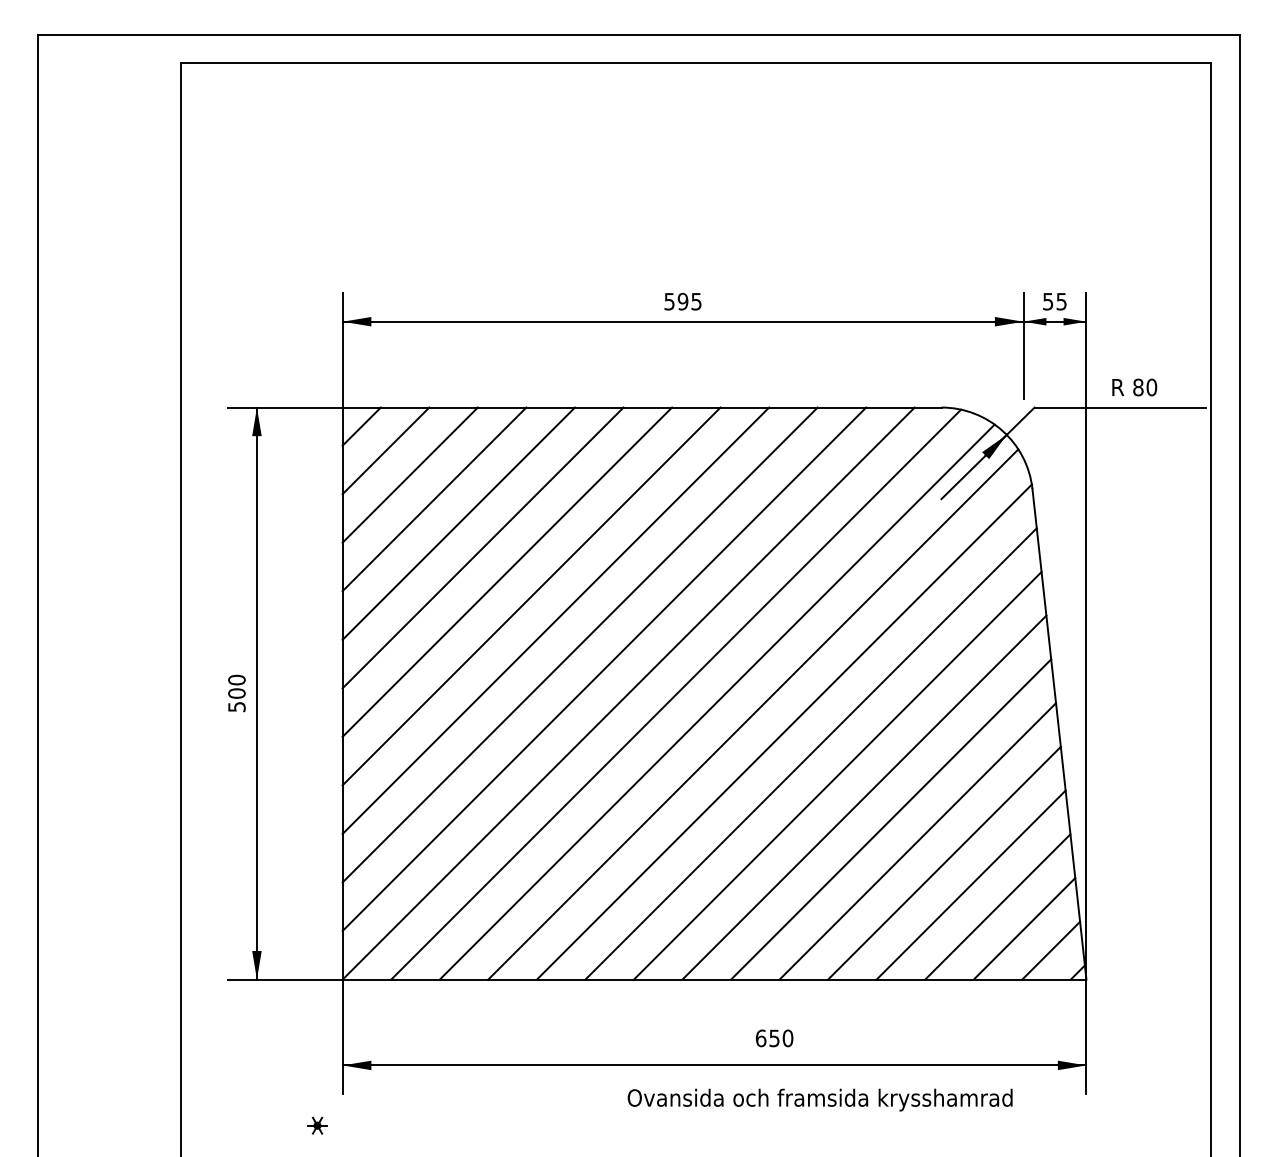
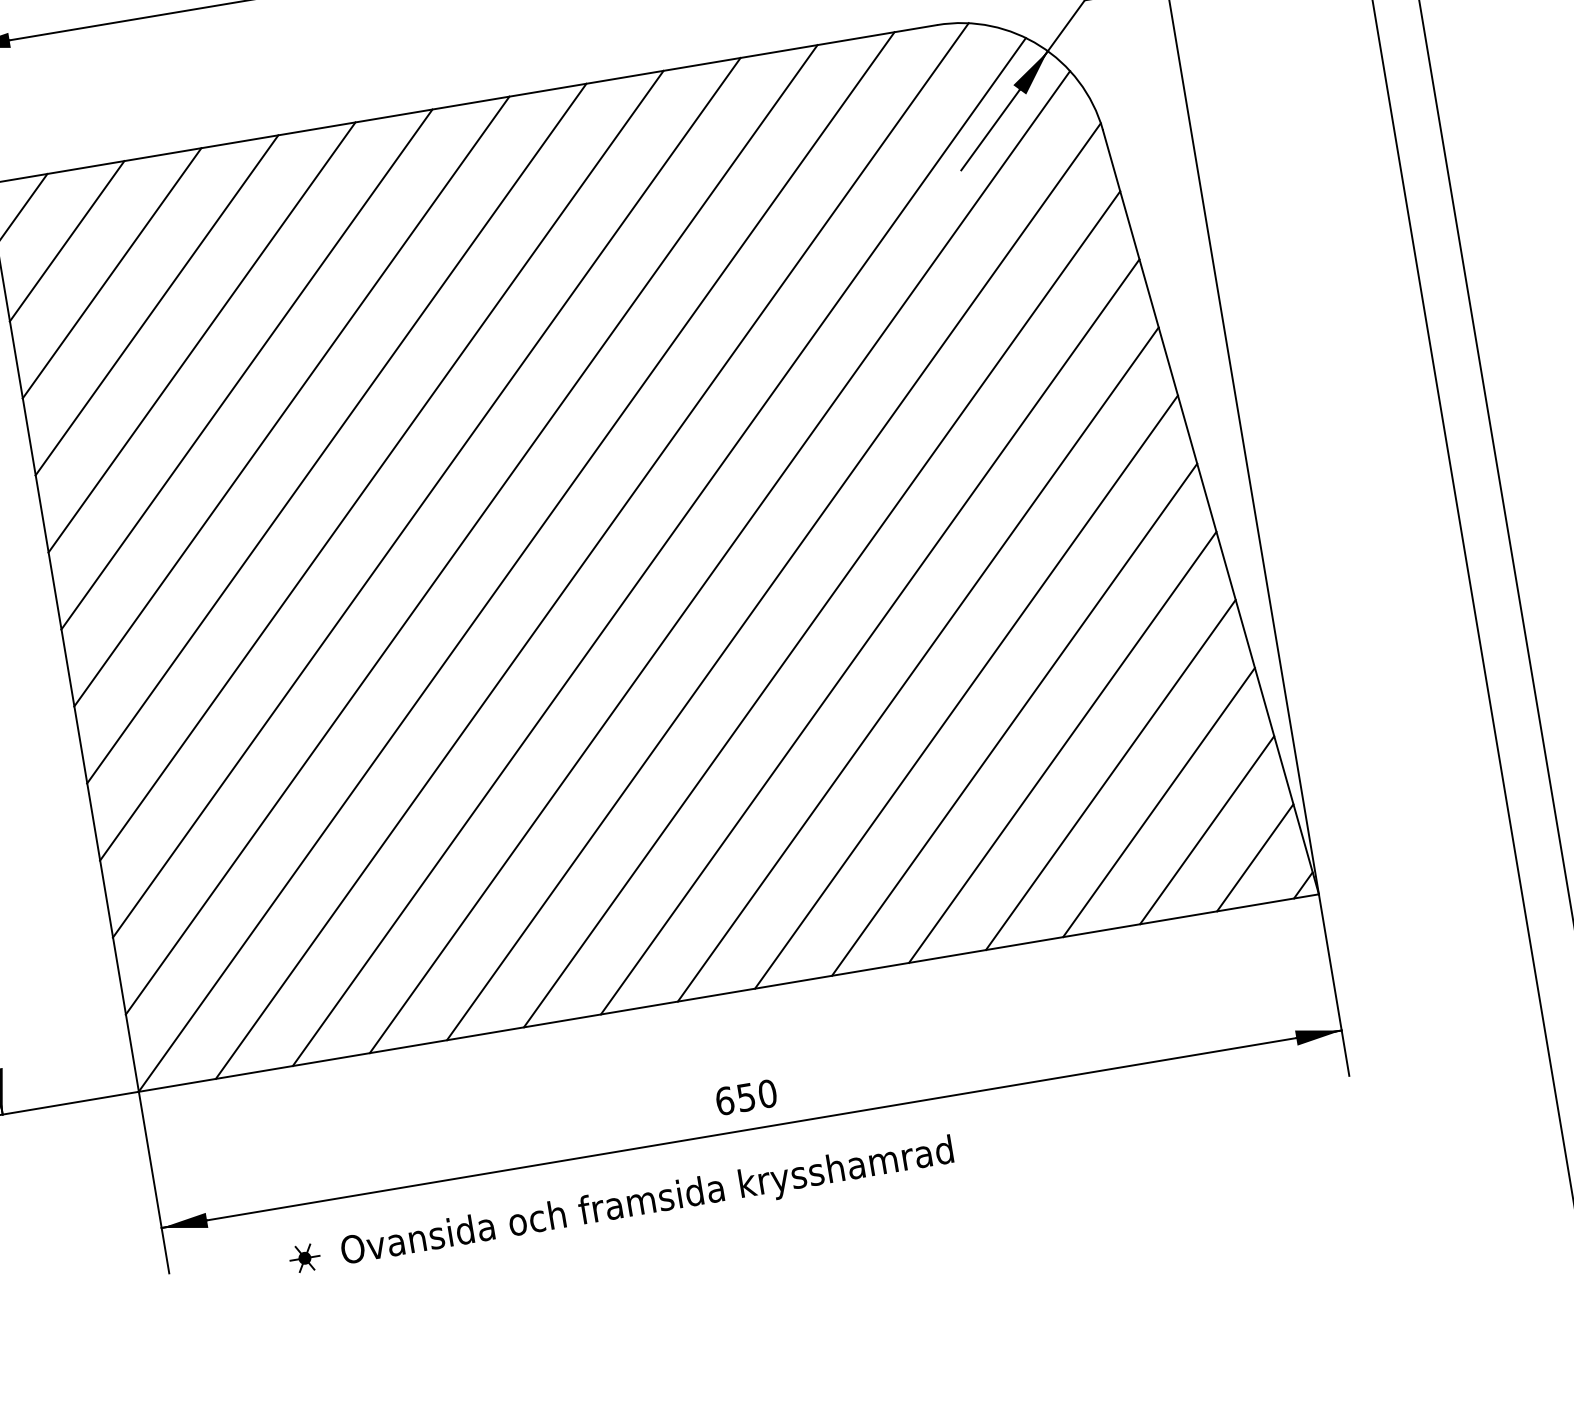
text: (774, 1038) -> (746, 1097), moved
text: (819, 1099) -> (646, 1202), moved
part: (317, 1125) -> (304, 1257), moved

